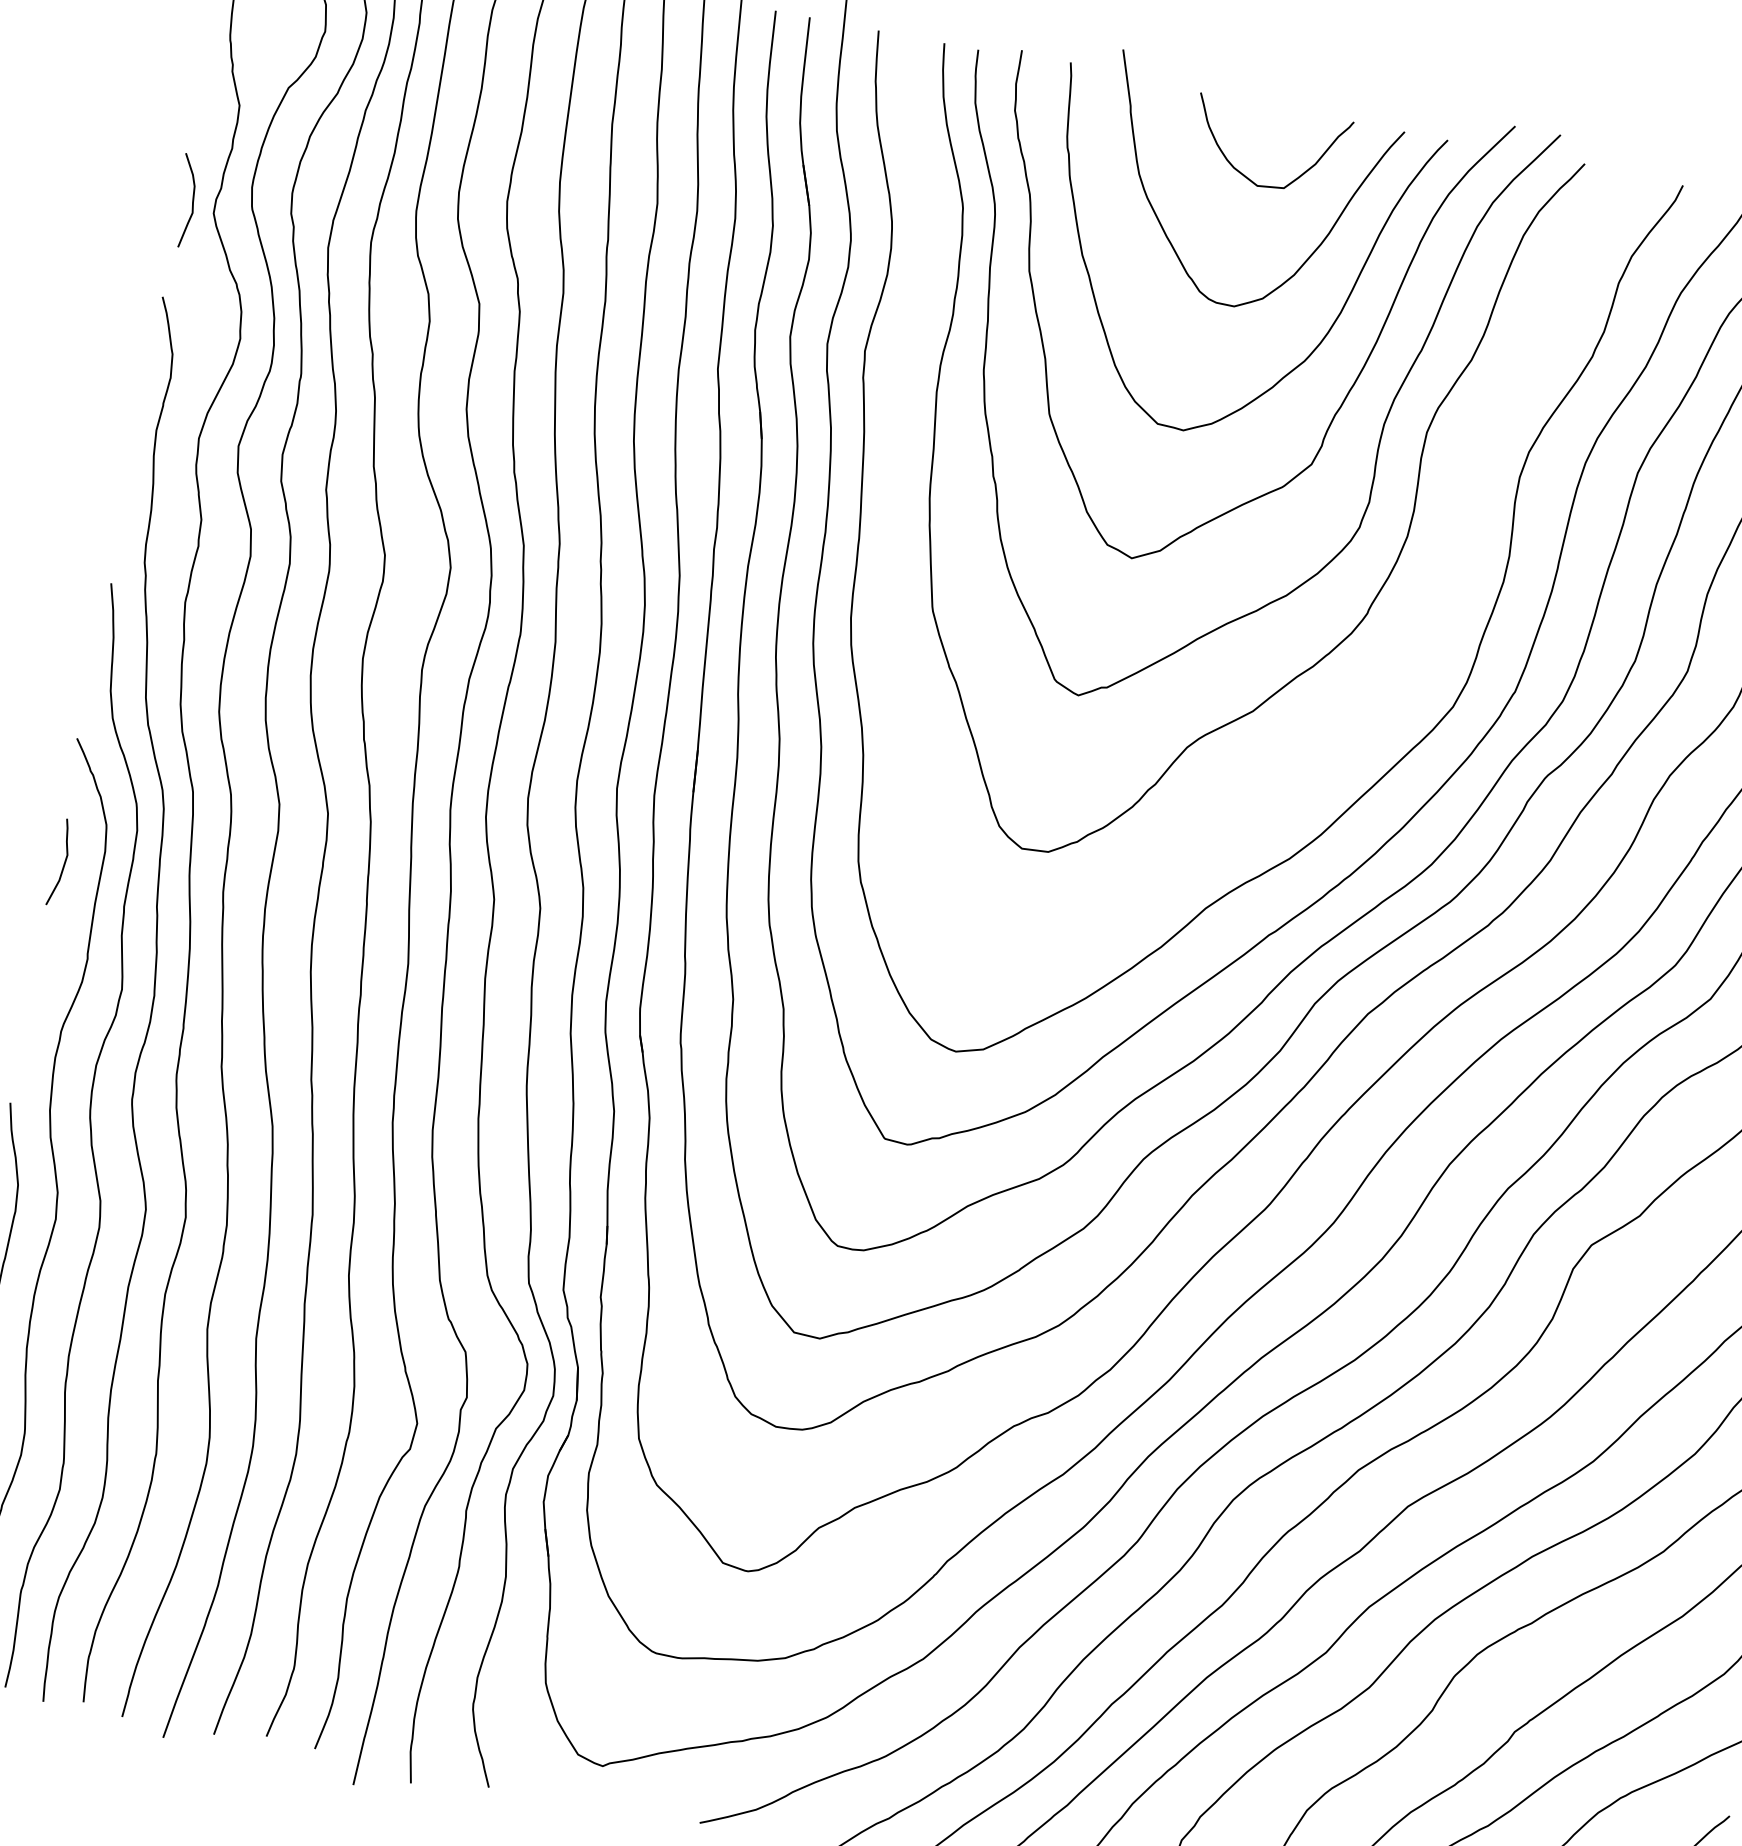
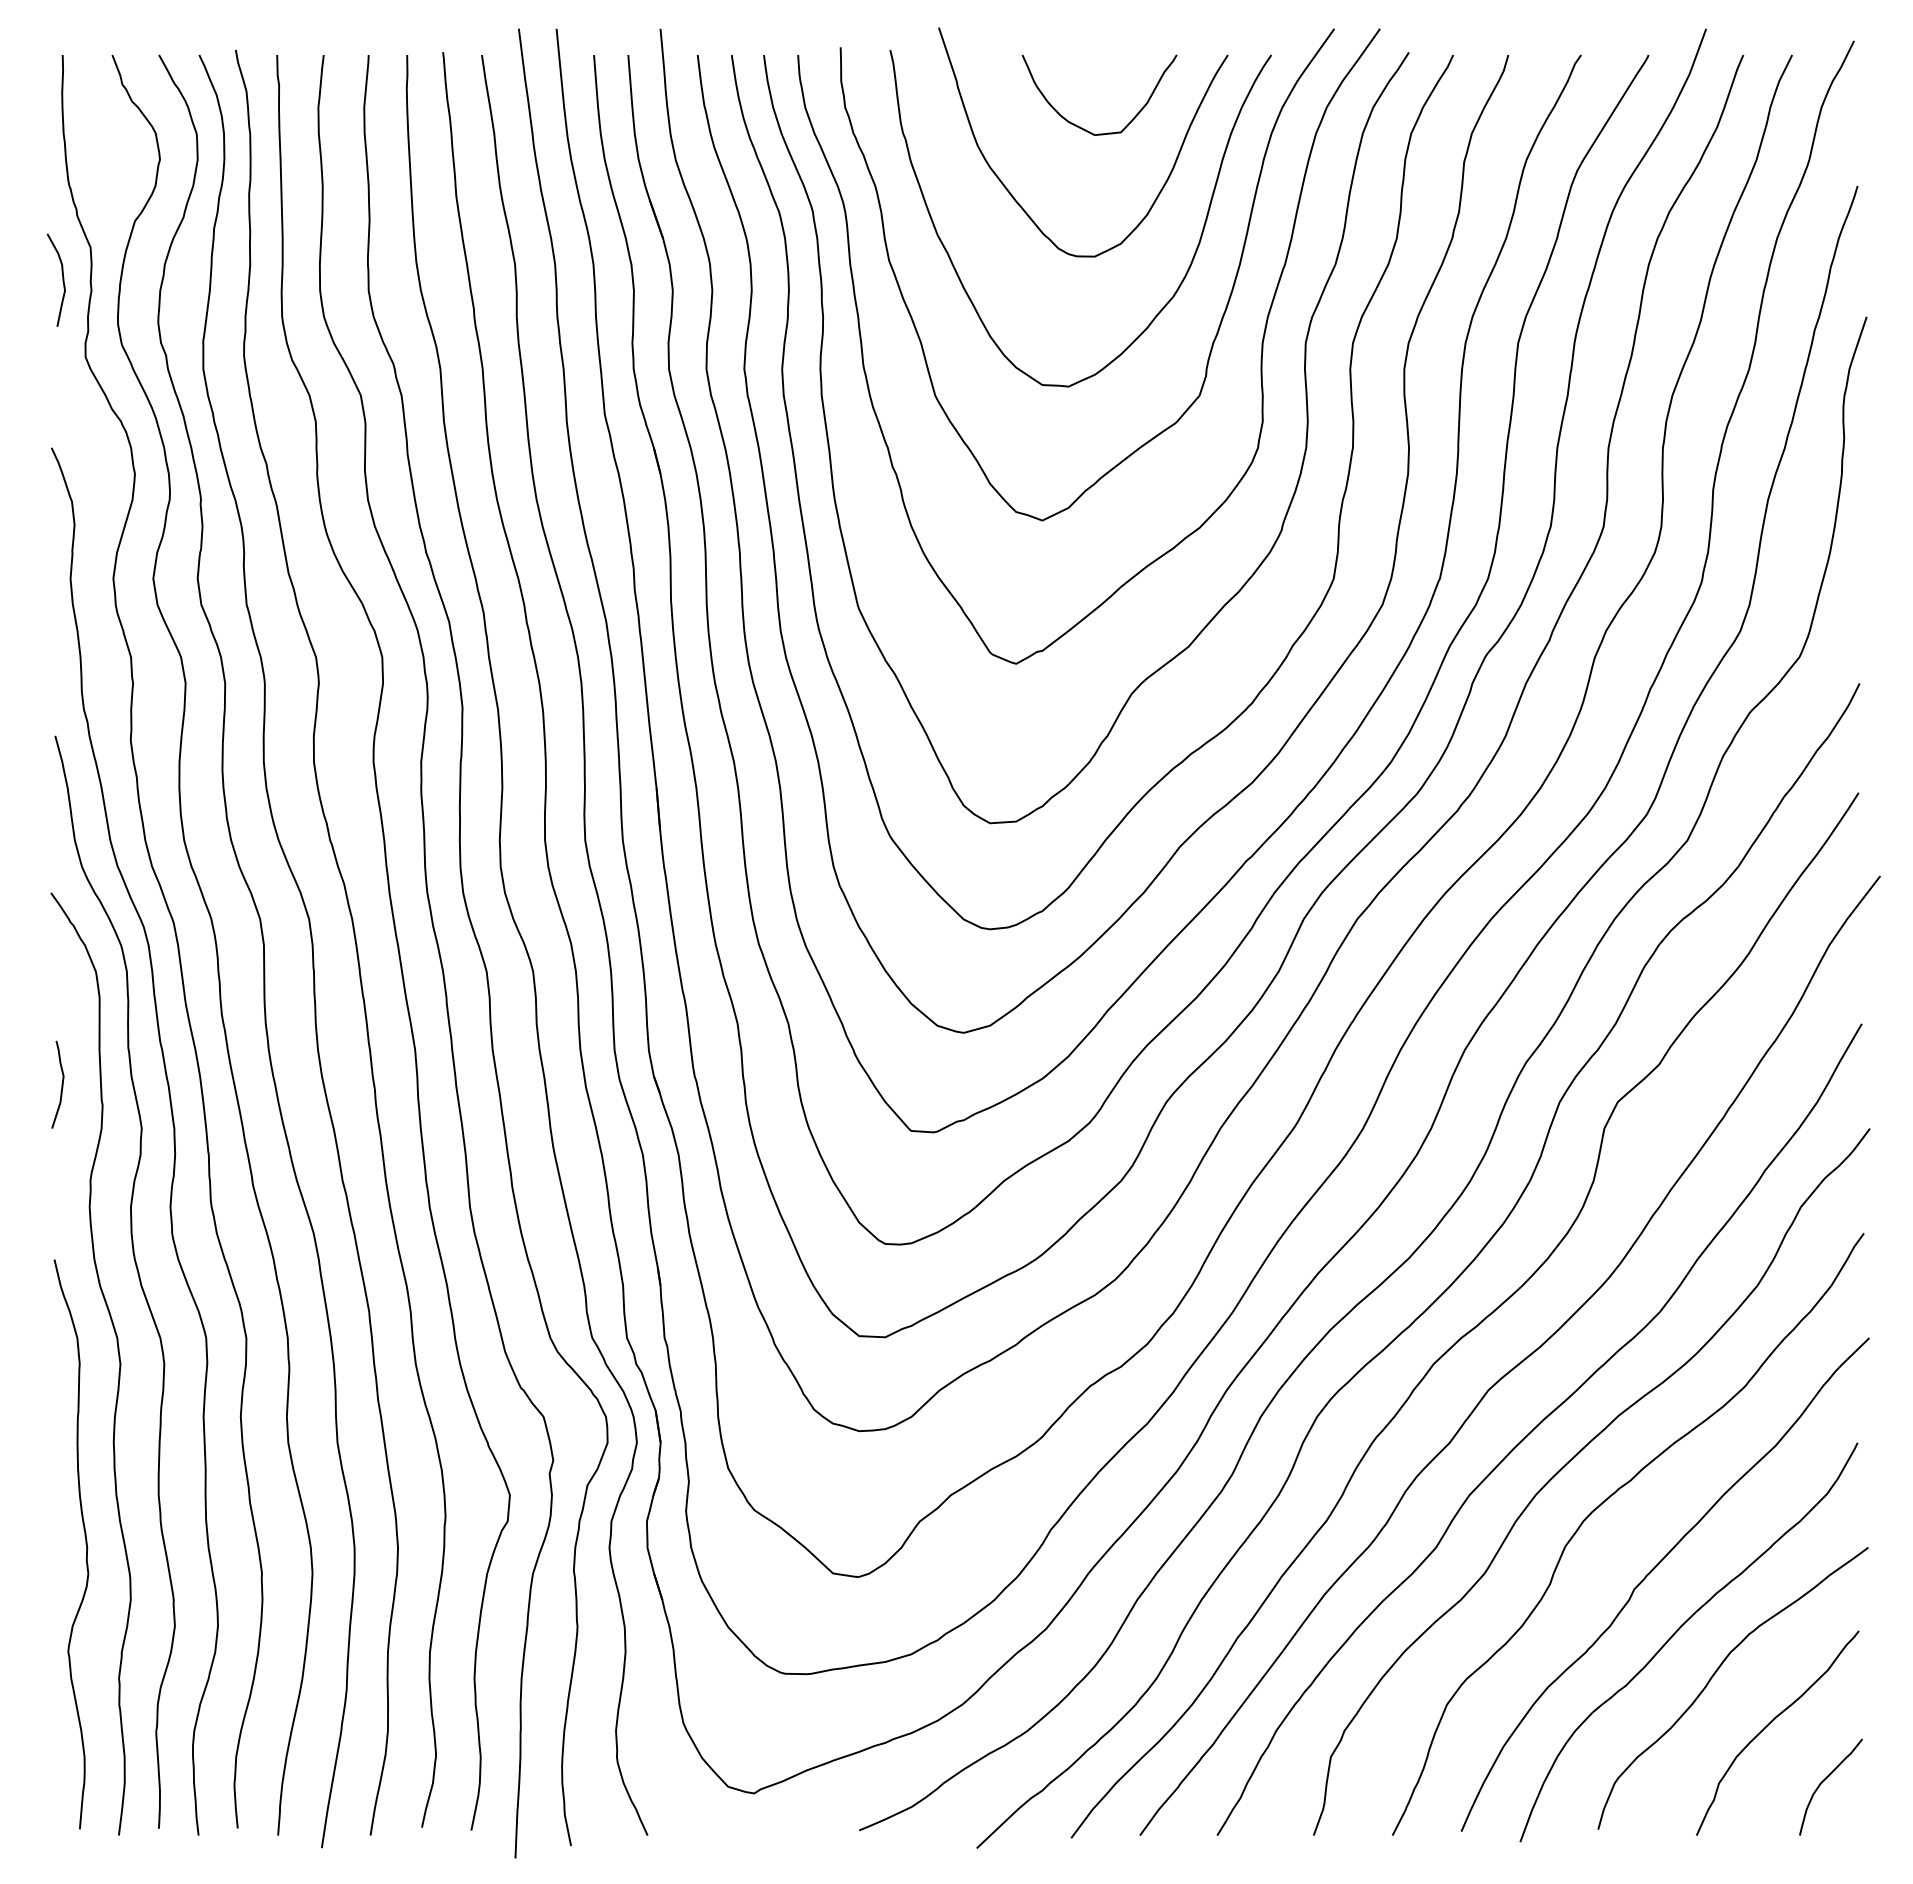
curve: (192, 201) -> (62, 279), moved
curve: (1425, 613) -> (1338, 519), added
curve: (63, 862) -> (61, 1084), moved

